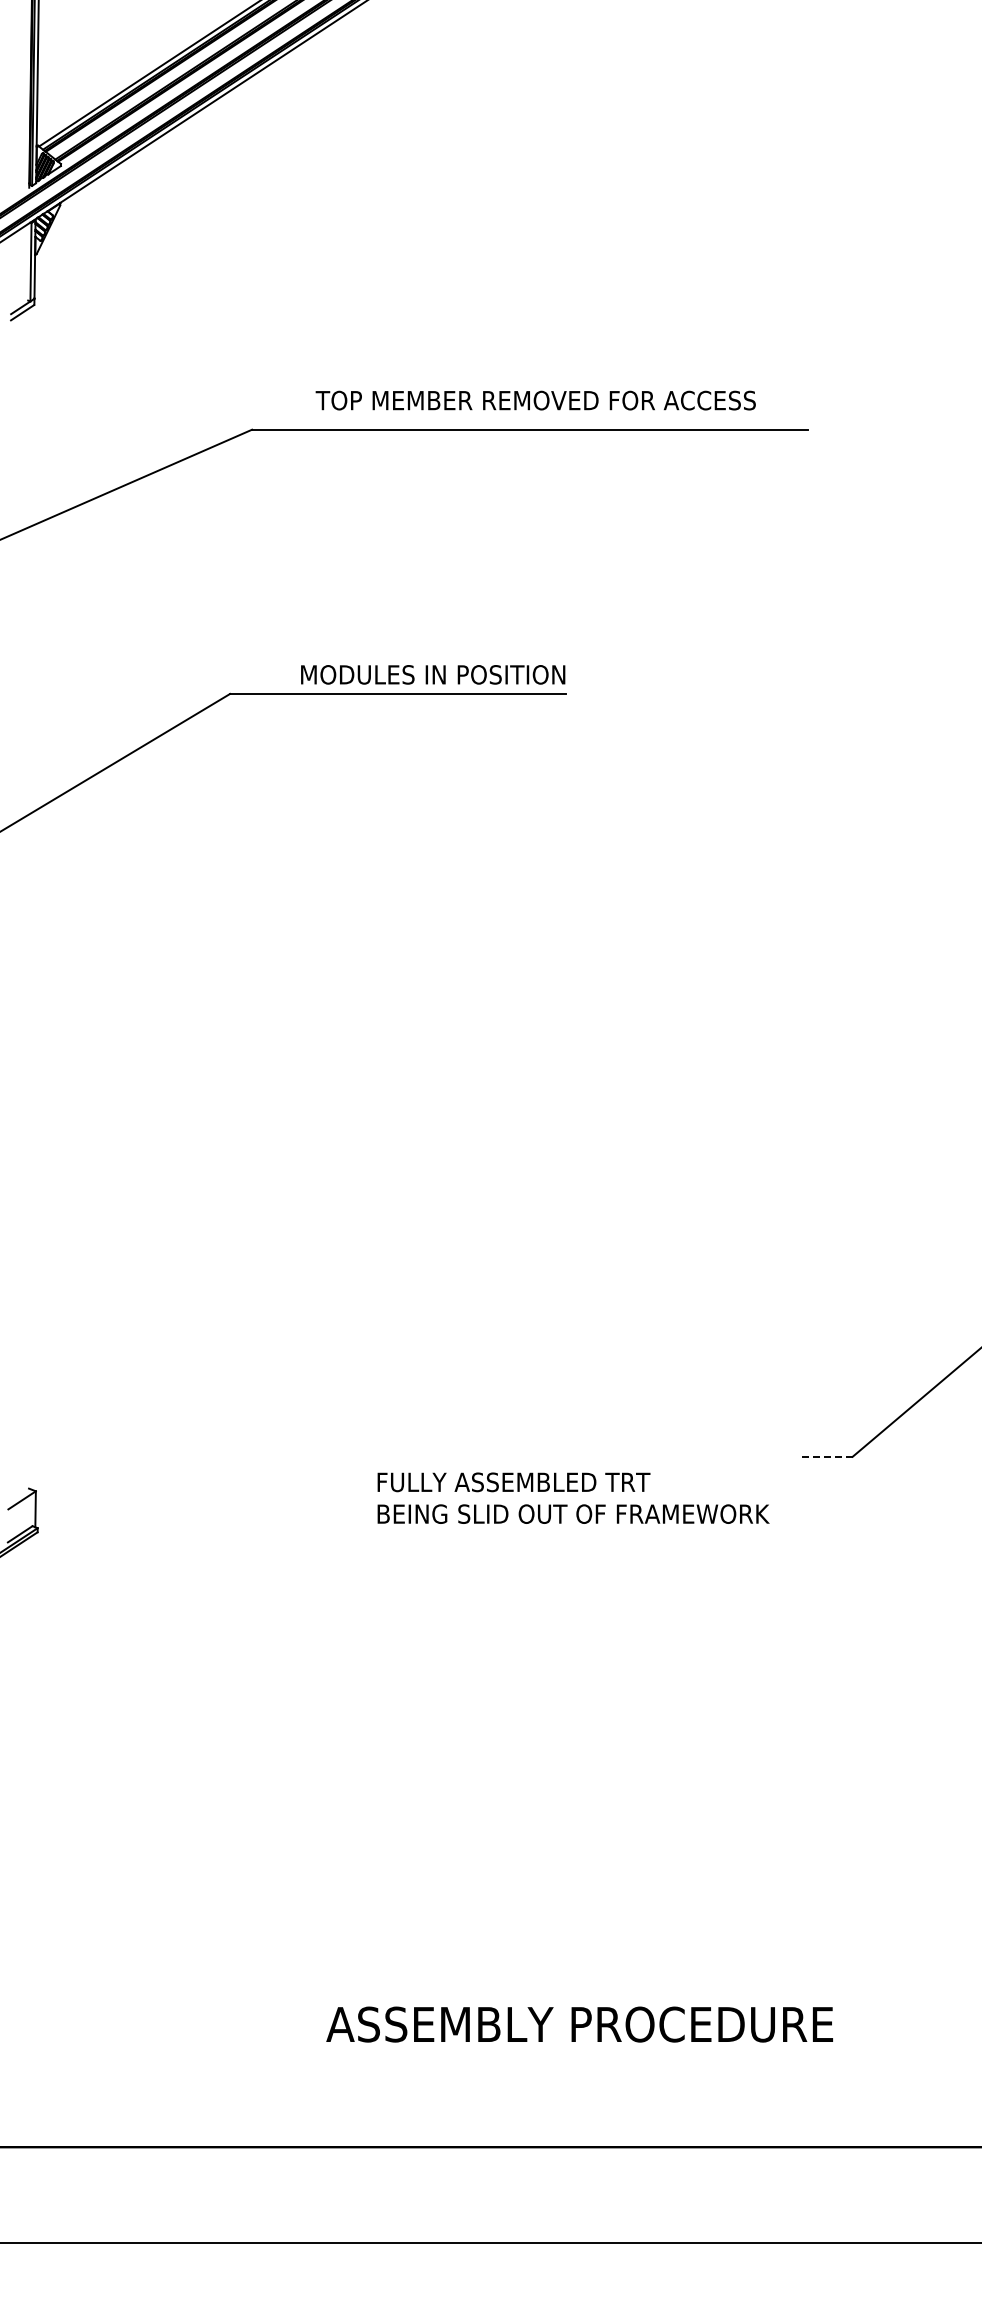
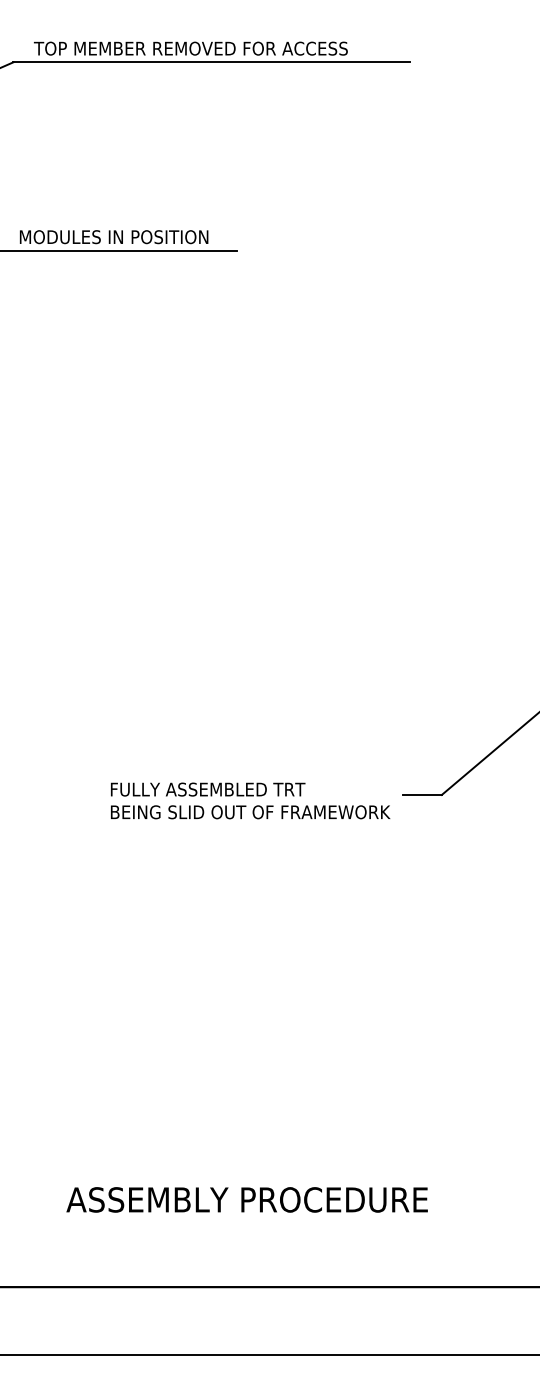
text: (535, 400) -> (190, 48), moved
text: (433, 674) -> (114, 236), moved
line: (825, 1456) -> (422, 794), dashed -> solid
text: (573, 1497) -> (250, 800), moved

